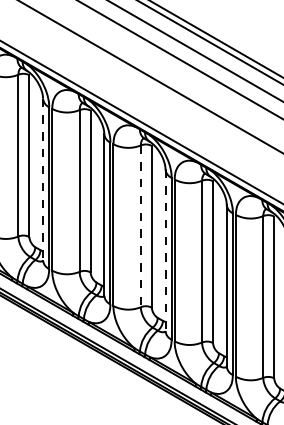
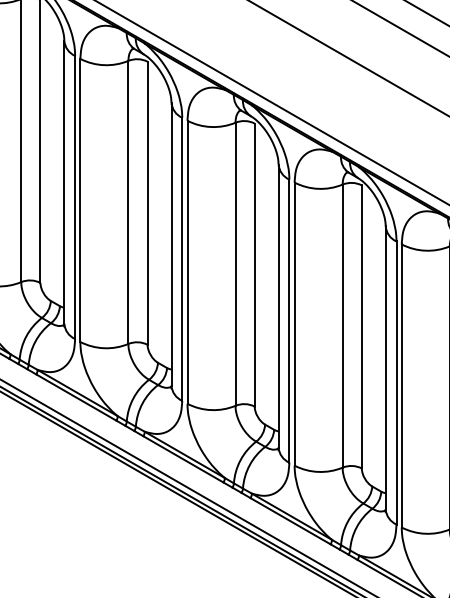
line: (43, 179) -> (65, 182), dashed -> solid
line: (140, 226) -> (234, 264), dashed -> solid
line: (165, 250) -> (278, 306), dashed -> solid

